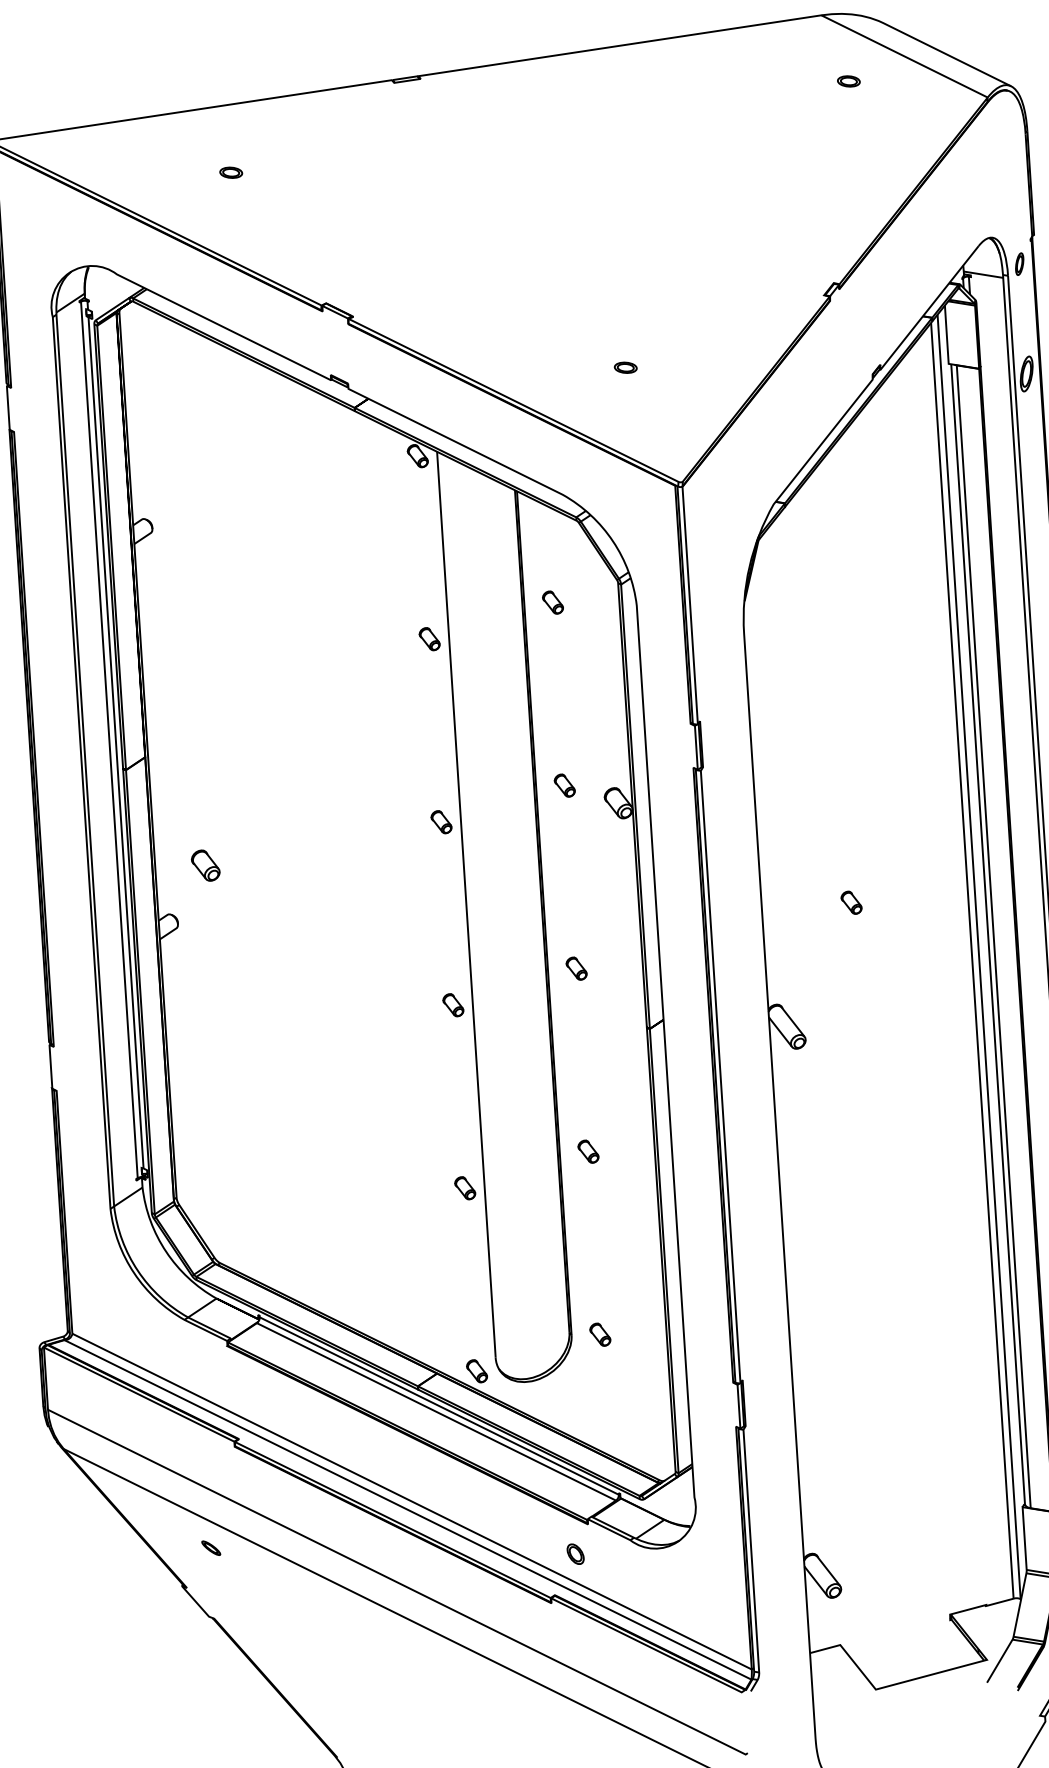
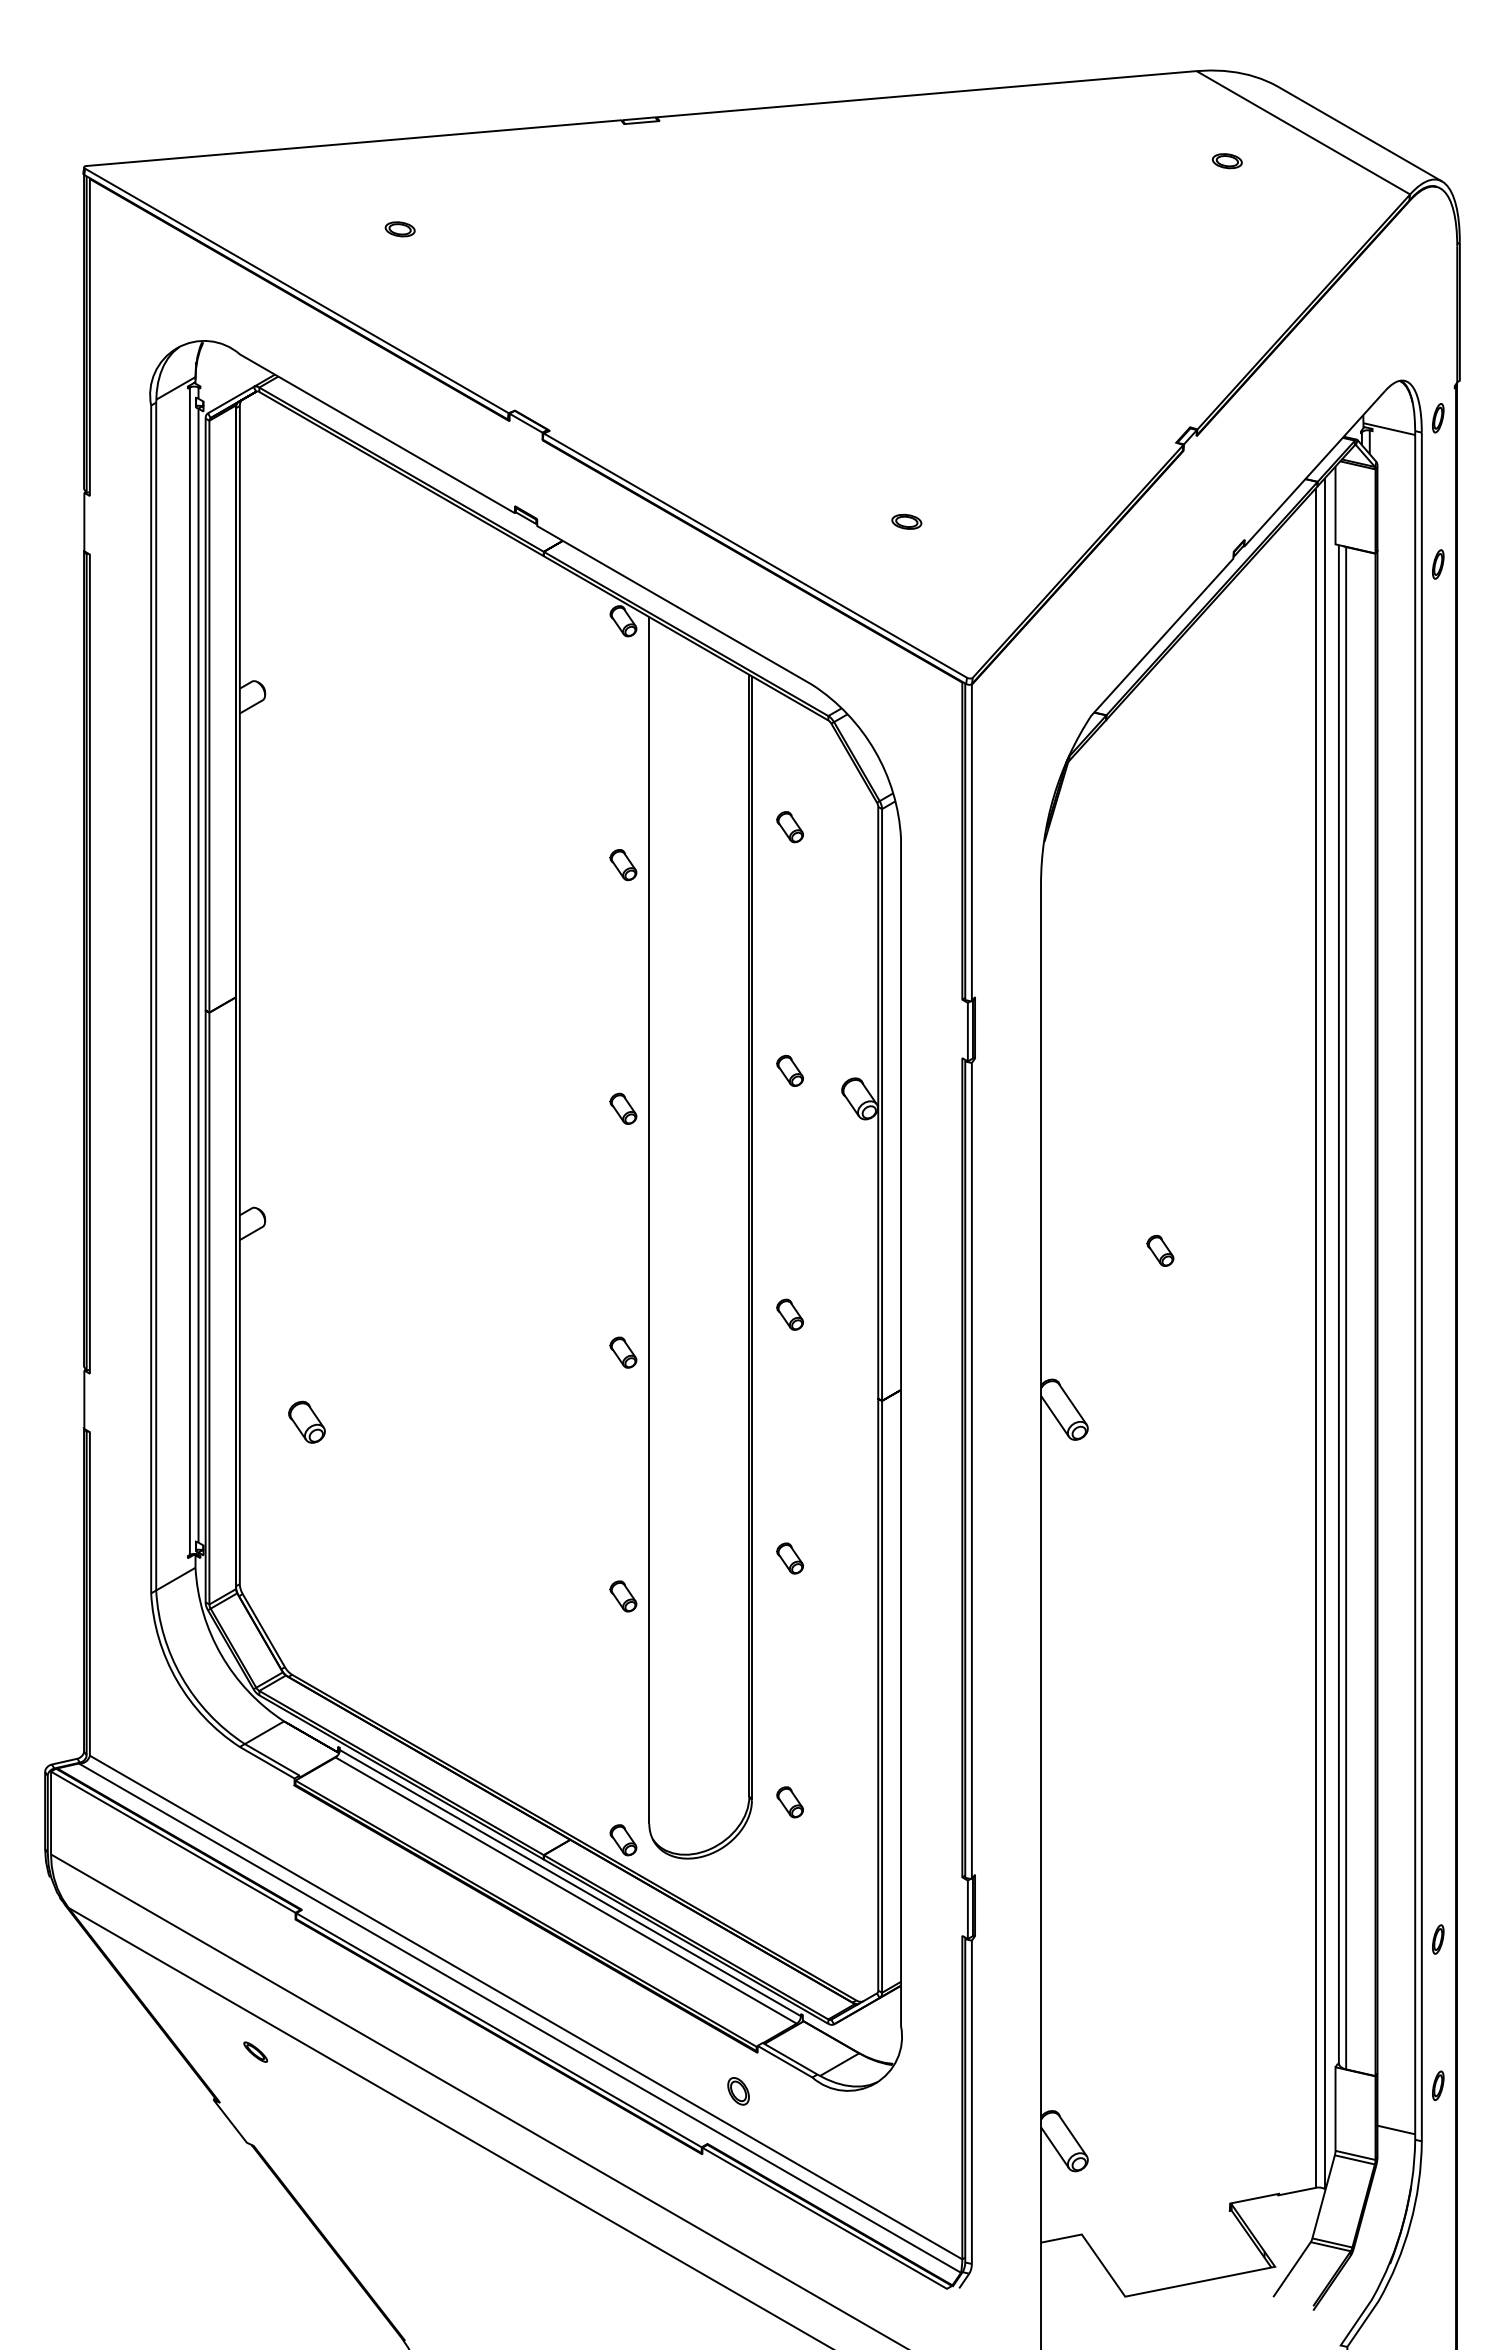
part: (1026, 373) -> (1438, 564), size x0.62
part: (205, 865) -> (306, 1421), moved

